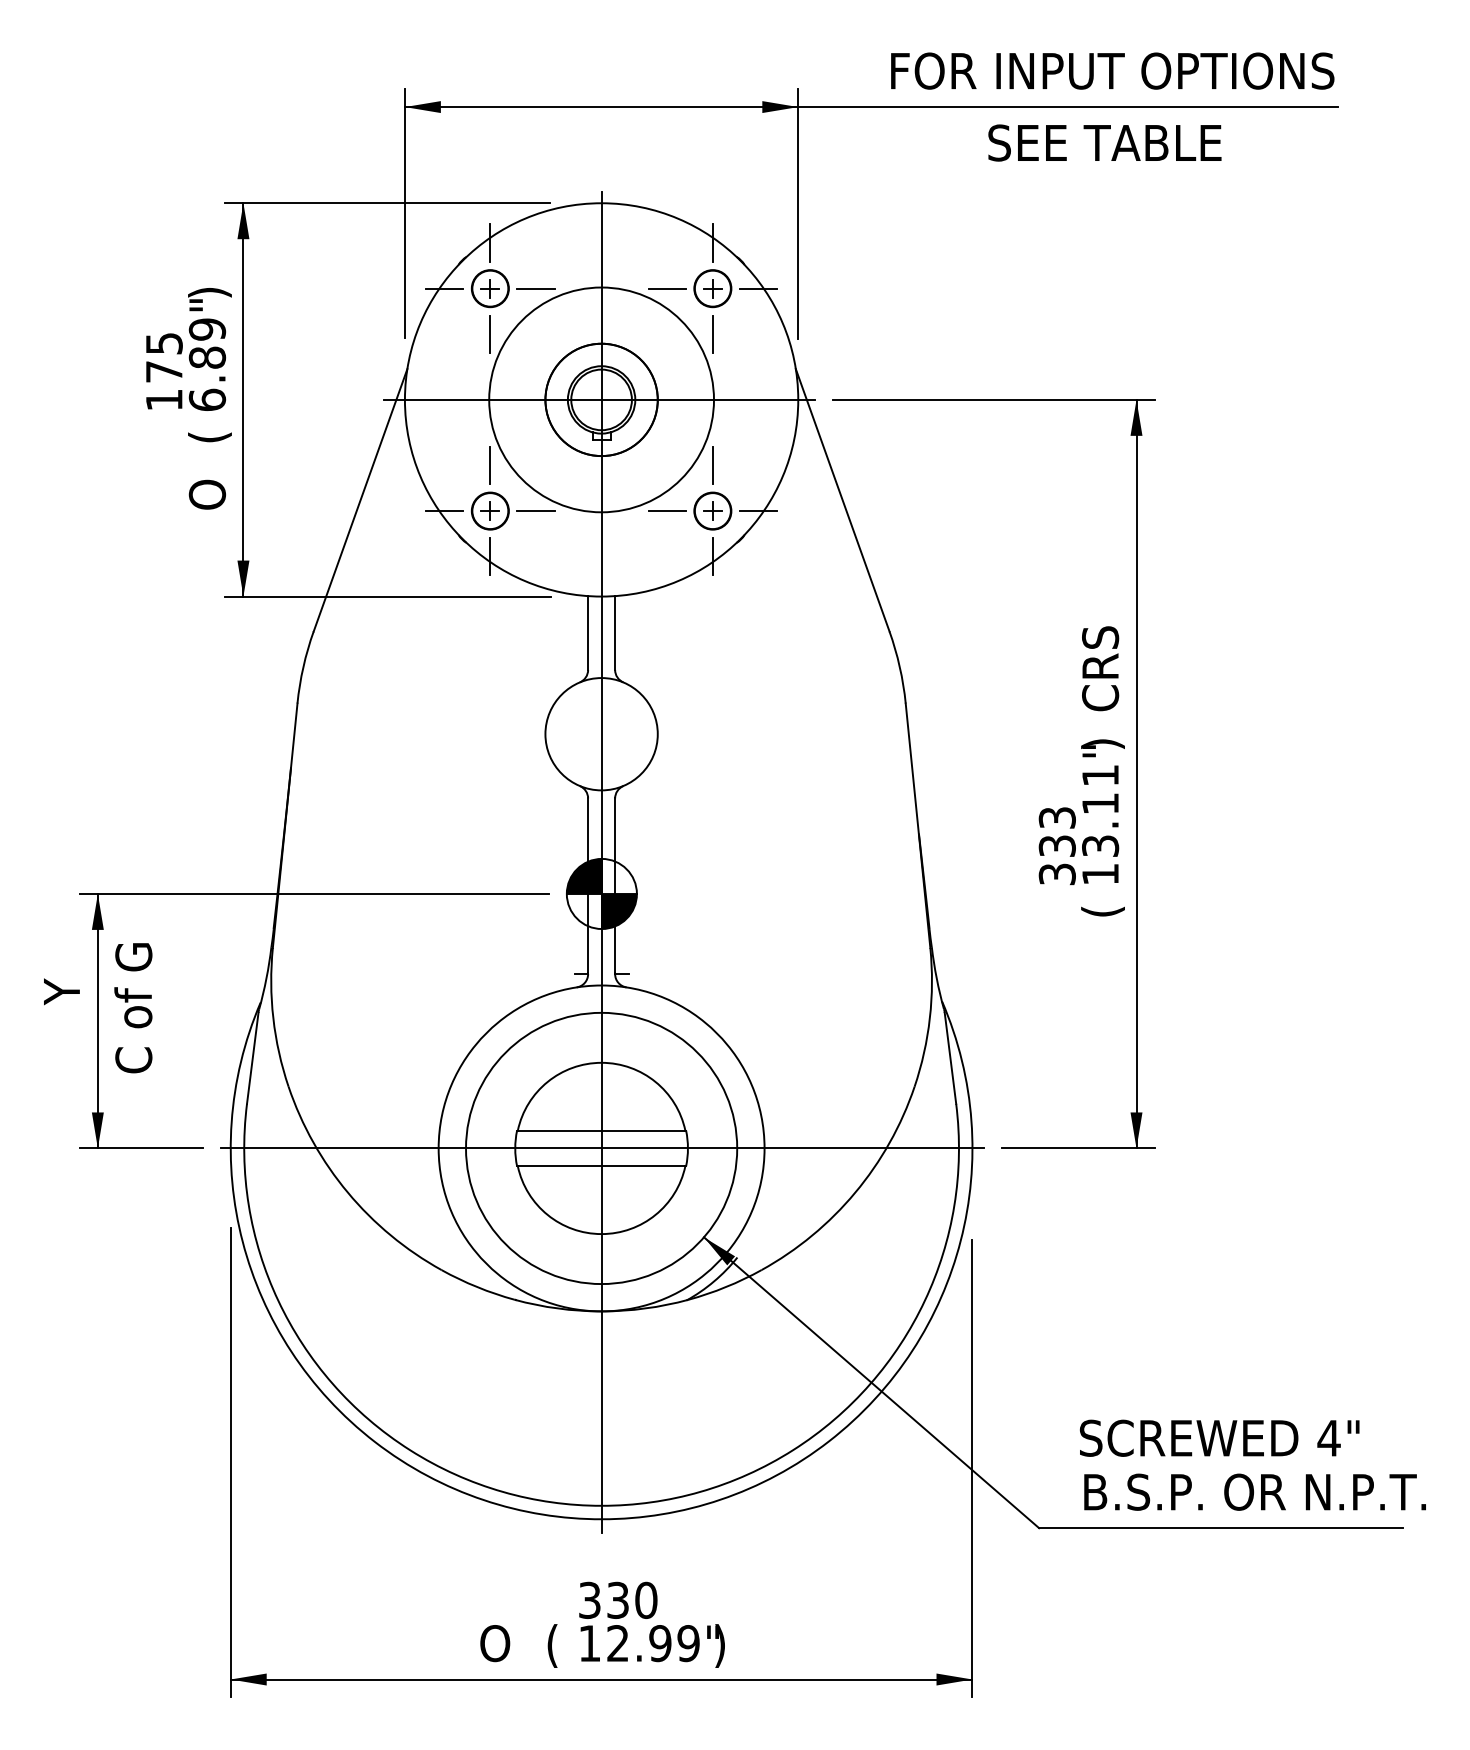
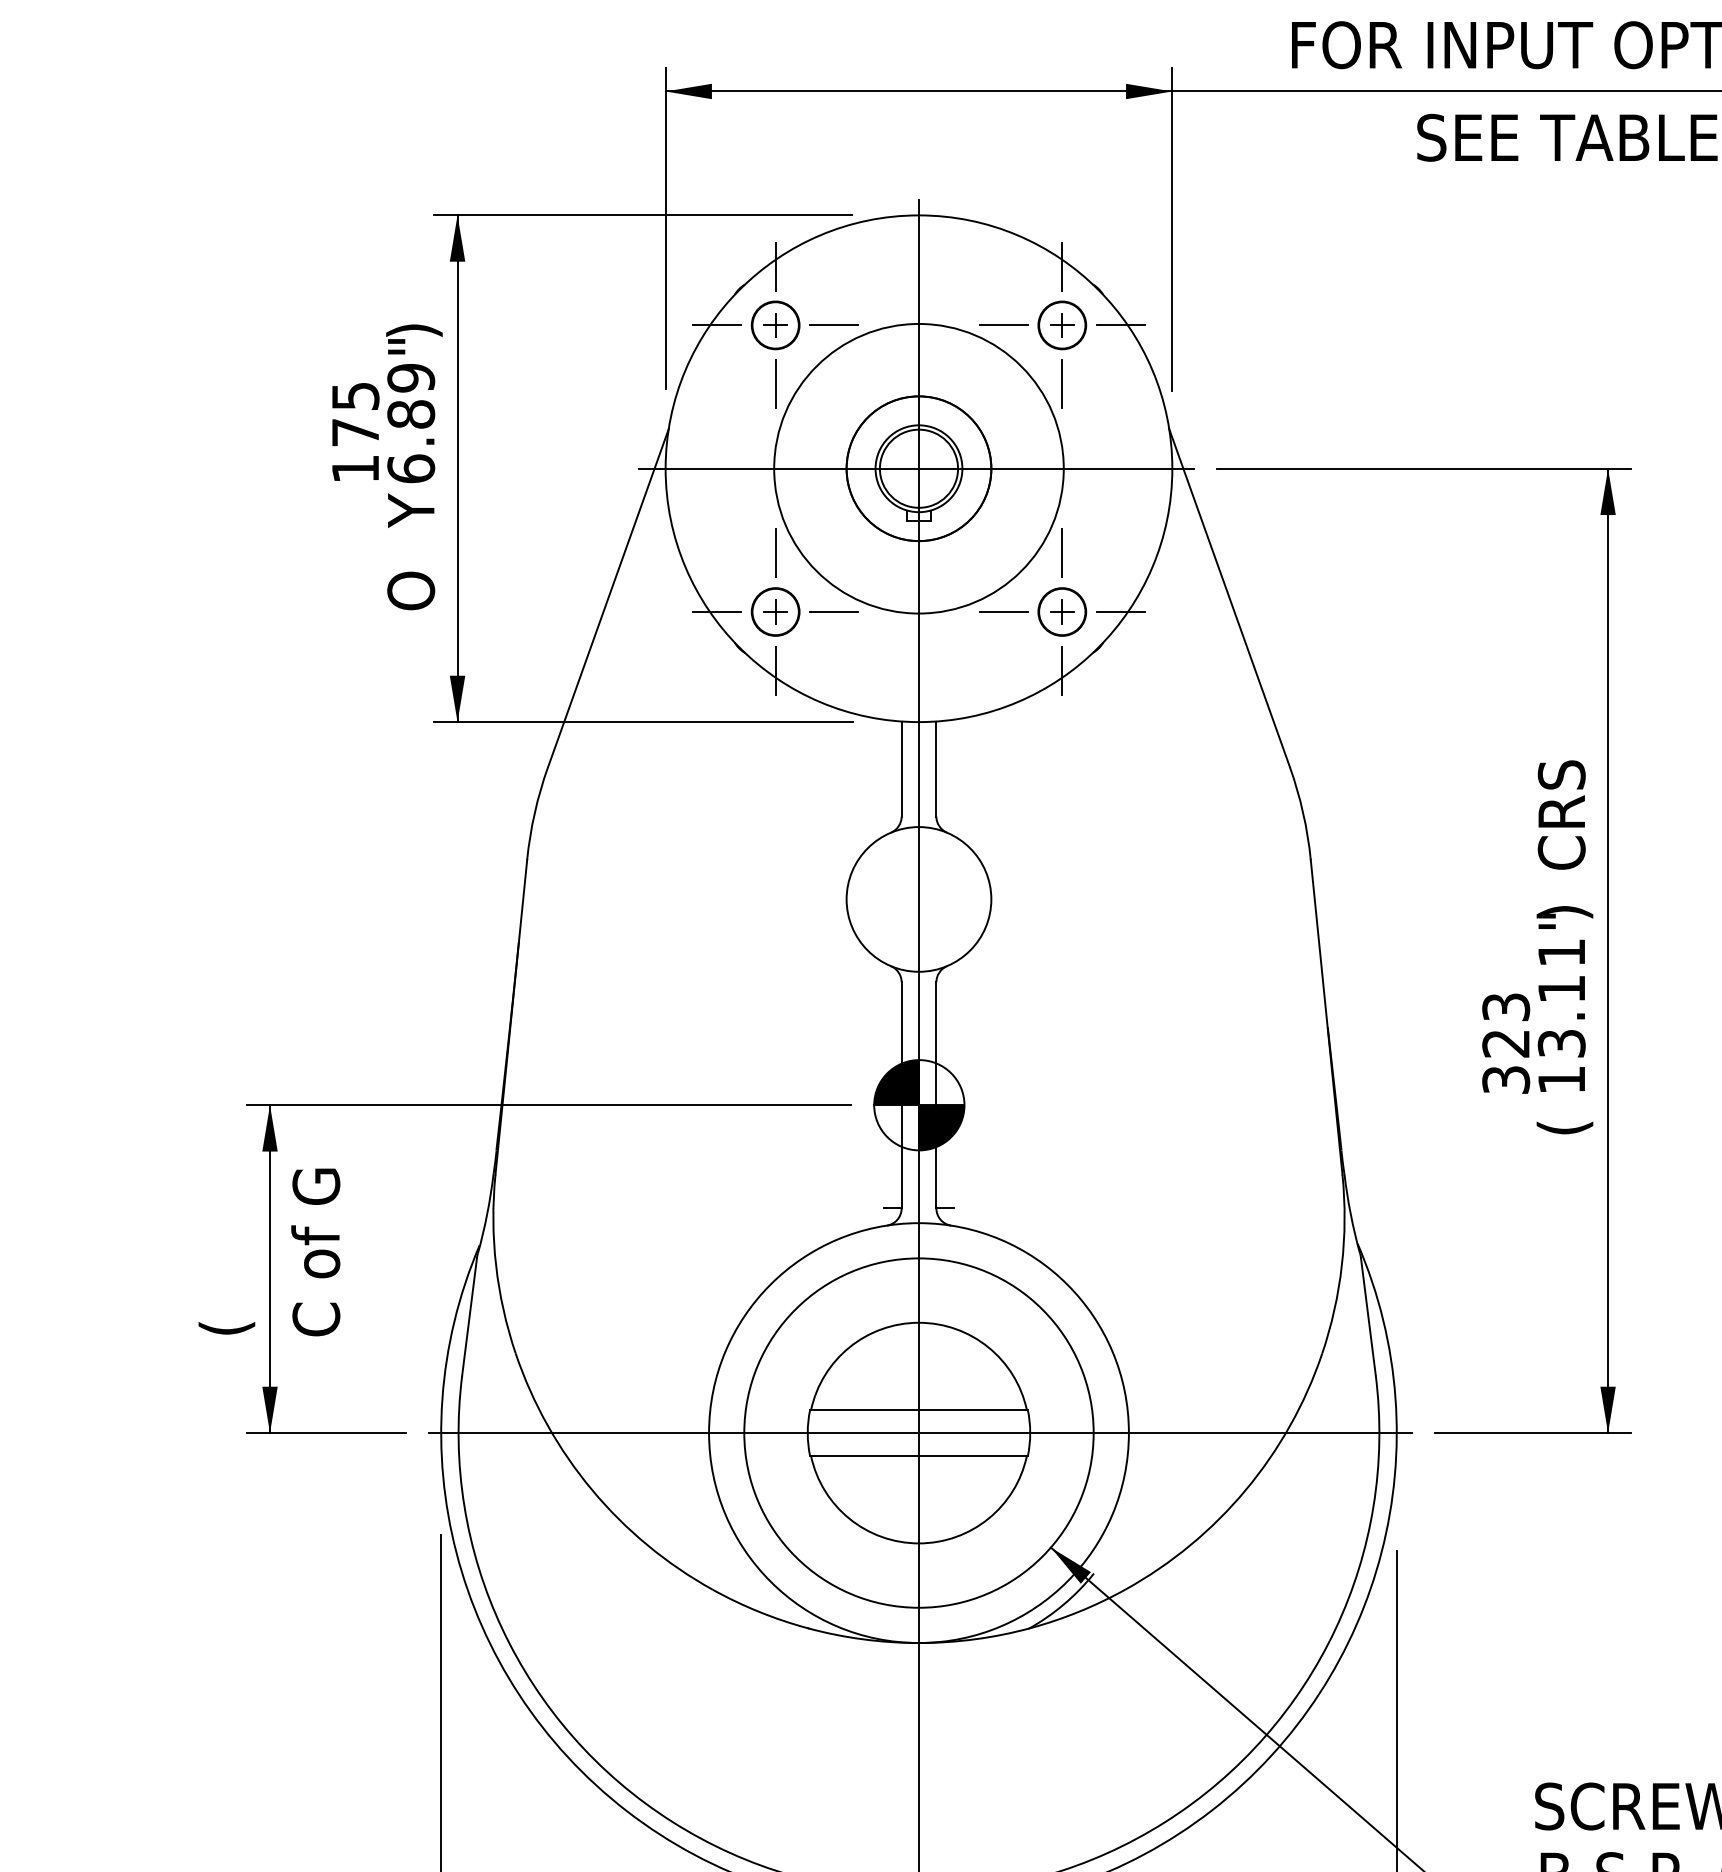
text: (209, 432) -> (413, 510), ( -> Y
text: (1057, 845) -> (1506, 1042), 333 -> 323
text: (64, 1024) -> (227, 1273), Y -> (

